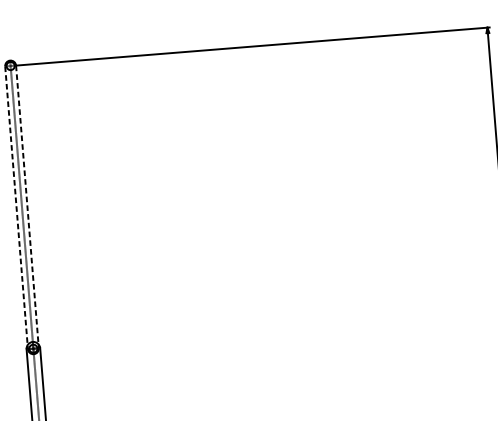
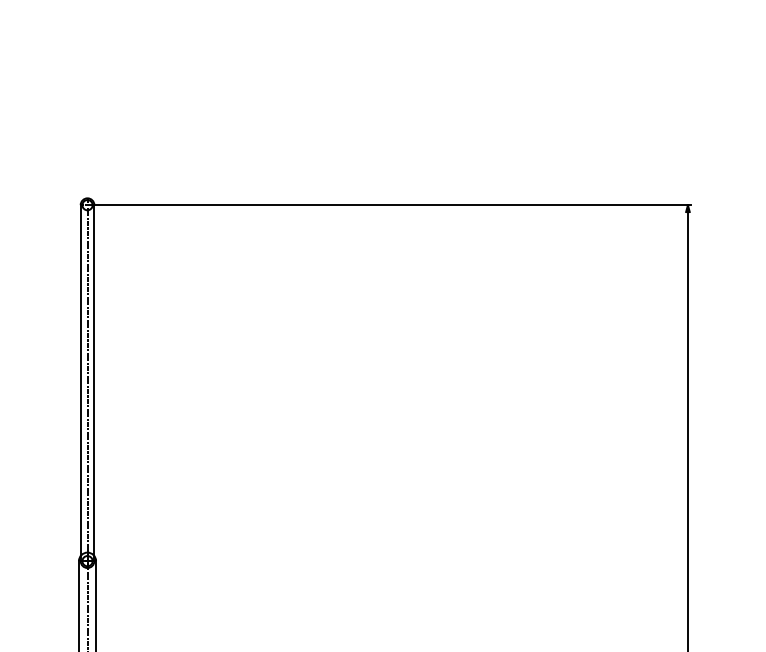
line: (27, 207) -> (94, 383), dashed -> solid
line: (16, 208) -> (80, 383), dashed -> solid

